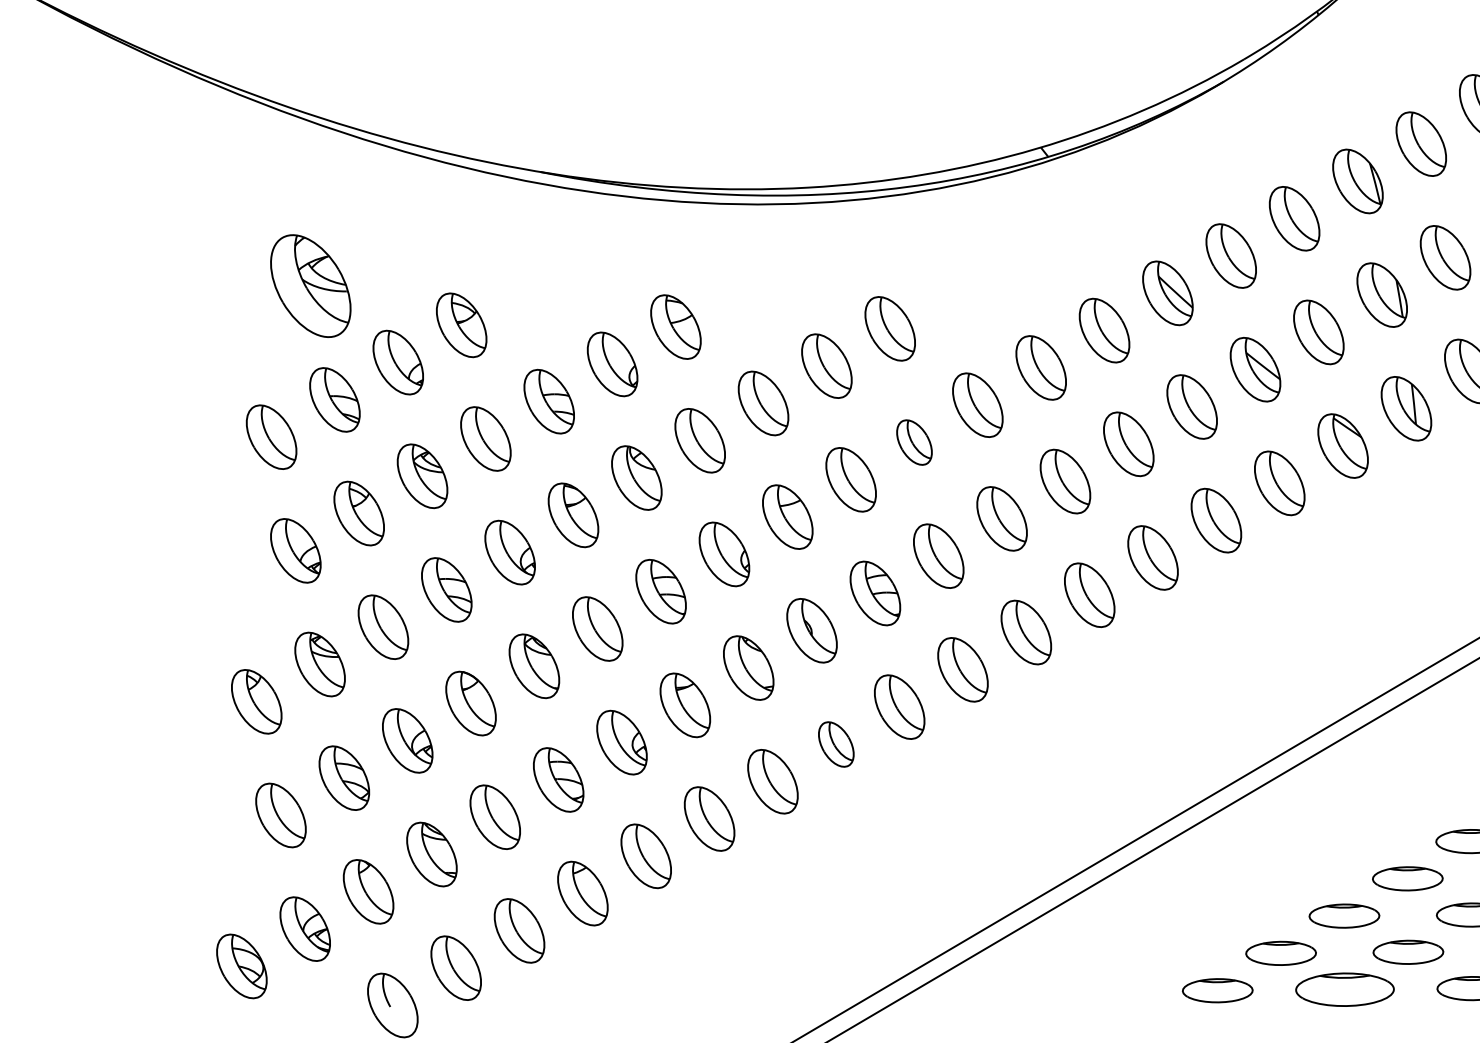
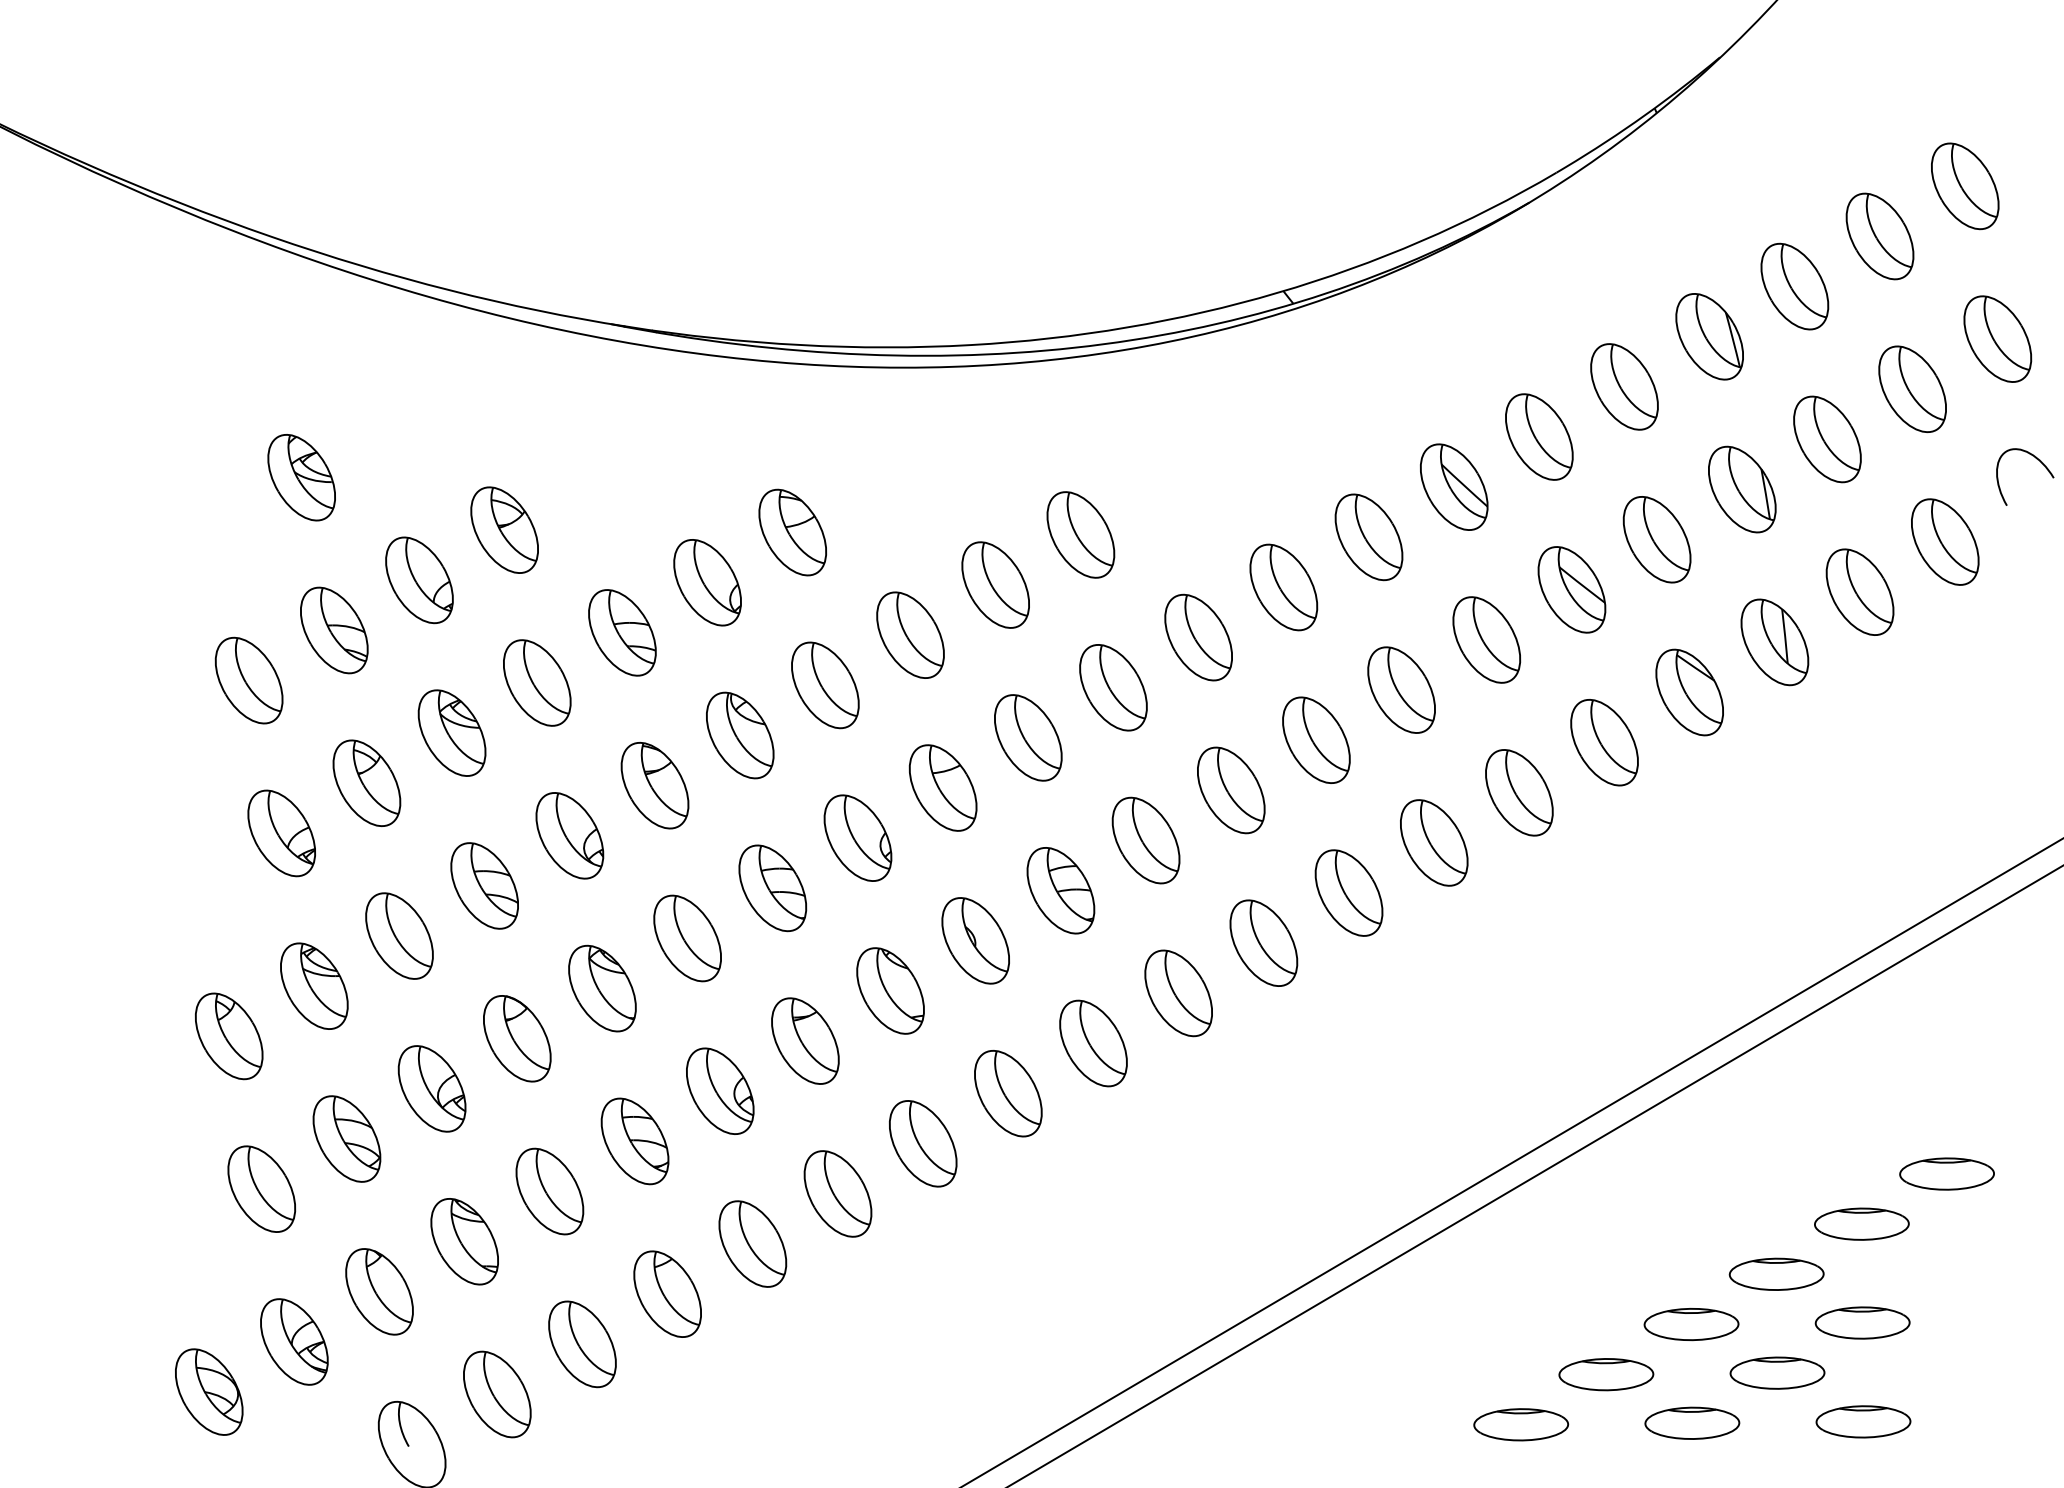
part: (310, 286) -> (301, 477), size x0.62
part: (914, 442) -> (1113, 687), size x1.43
part: (836, 744) -> (1008, 1093), size x1.43
part: (1345, 989) -> (1692, 1422), size x0.71

